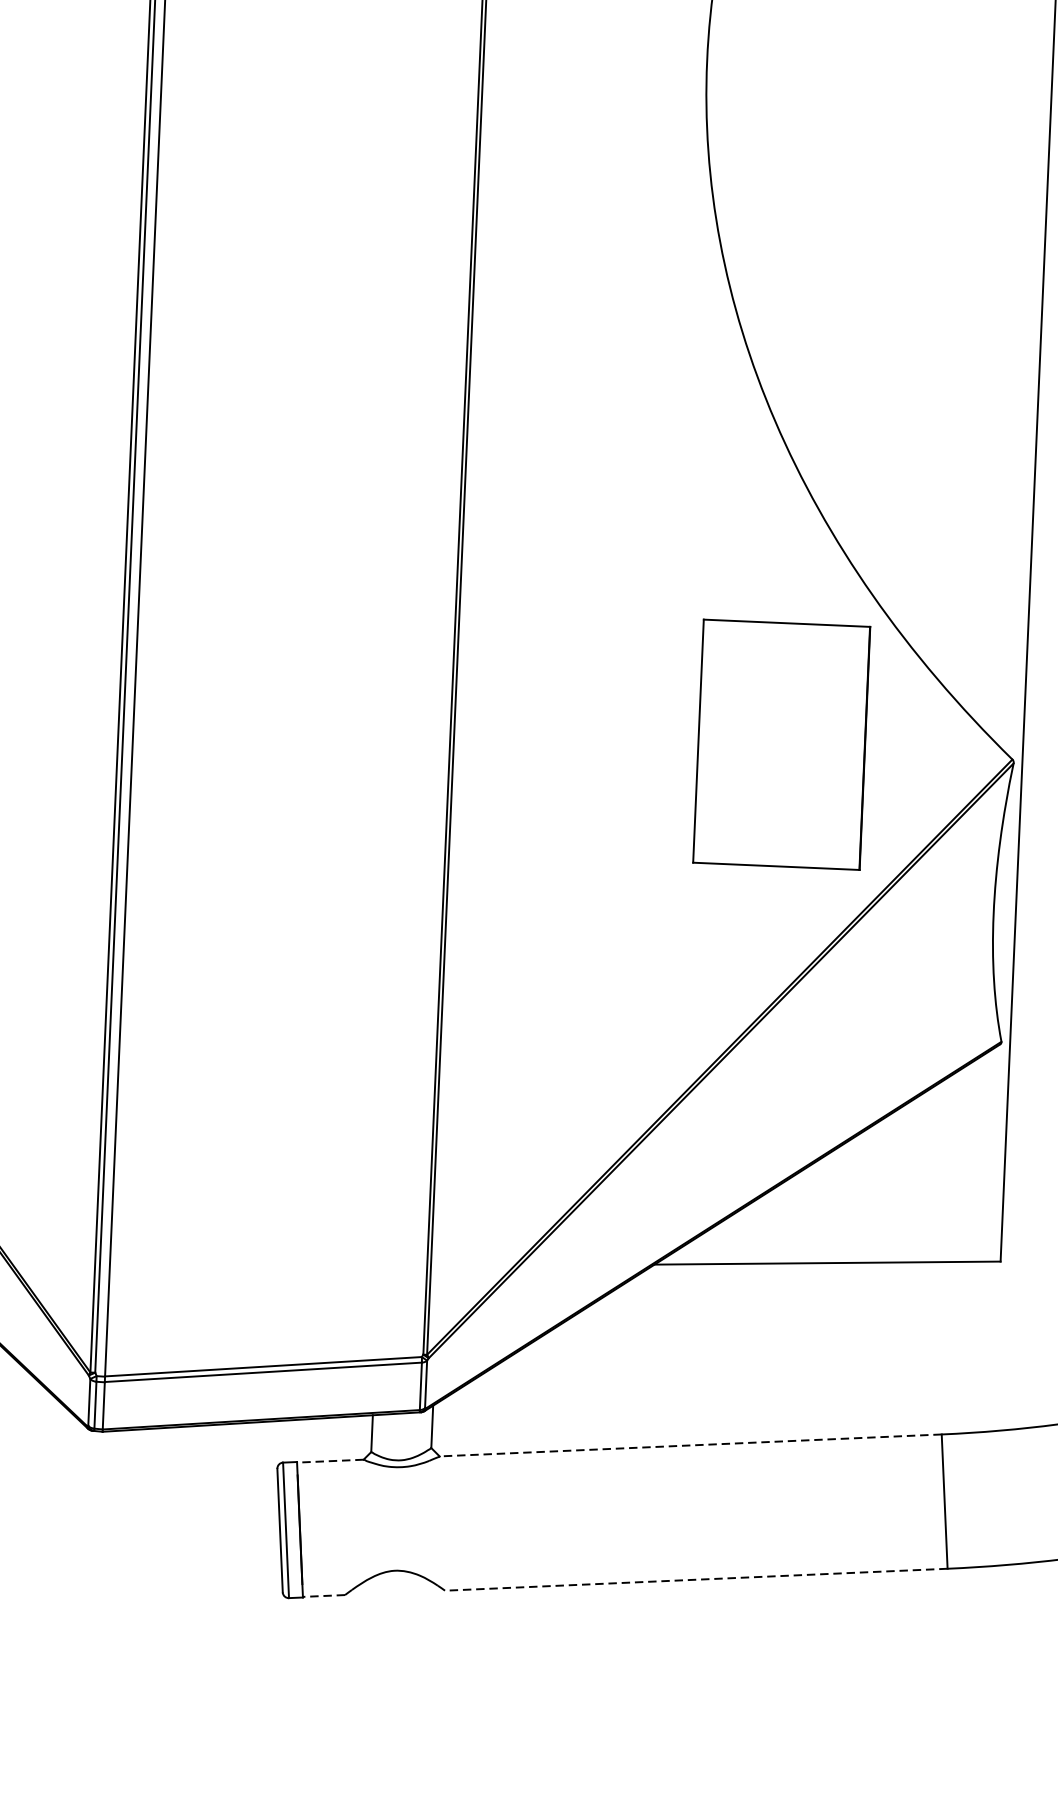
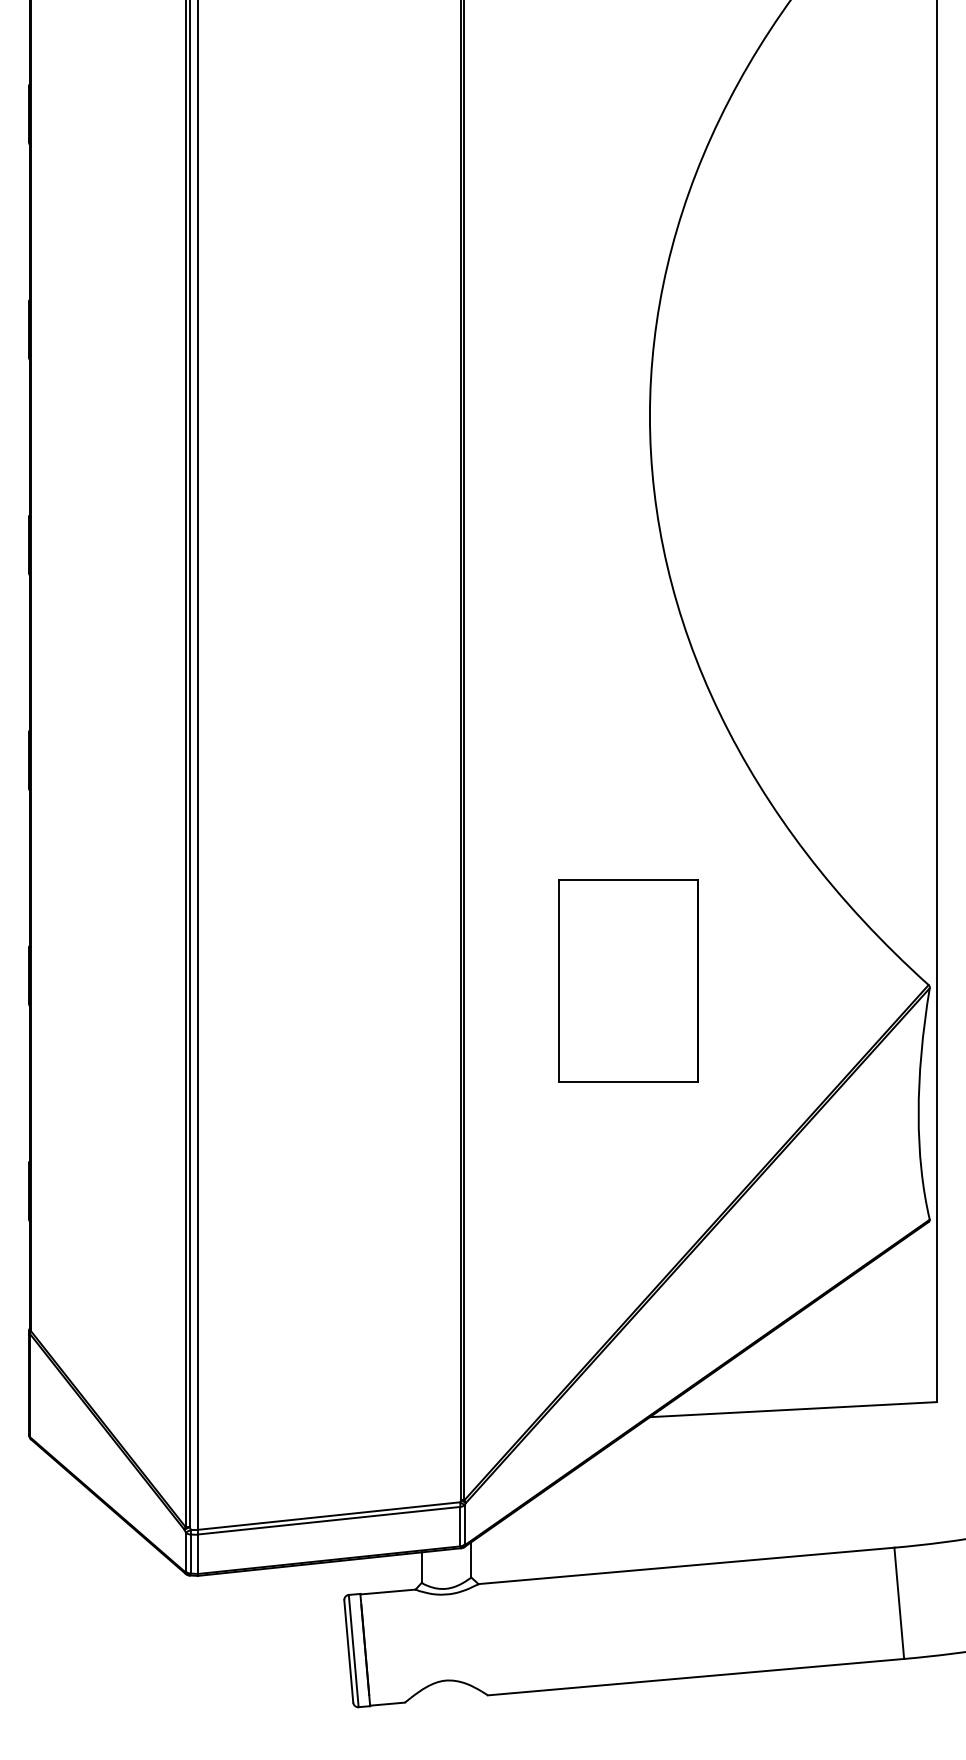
part: (781, 744) -> (628, 980), moved
line: (690, 1444) -> (686, 1565), dashed -> solid
line: (329, 1461) -> (387, 1592), dashed -> solid
line: (696, 1580) -> (696, 1677), dashed -> solid
line: (323, 1596) -> (387, 1704), dashed -> solid

